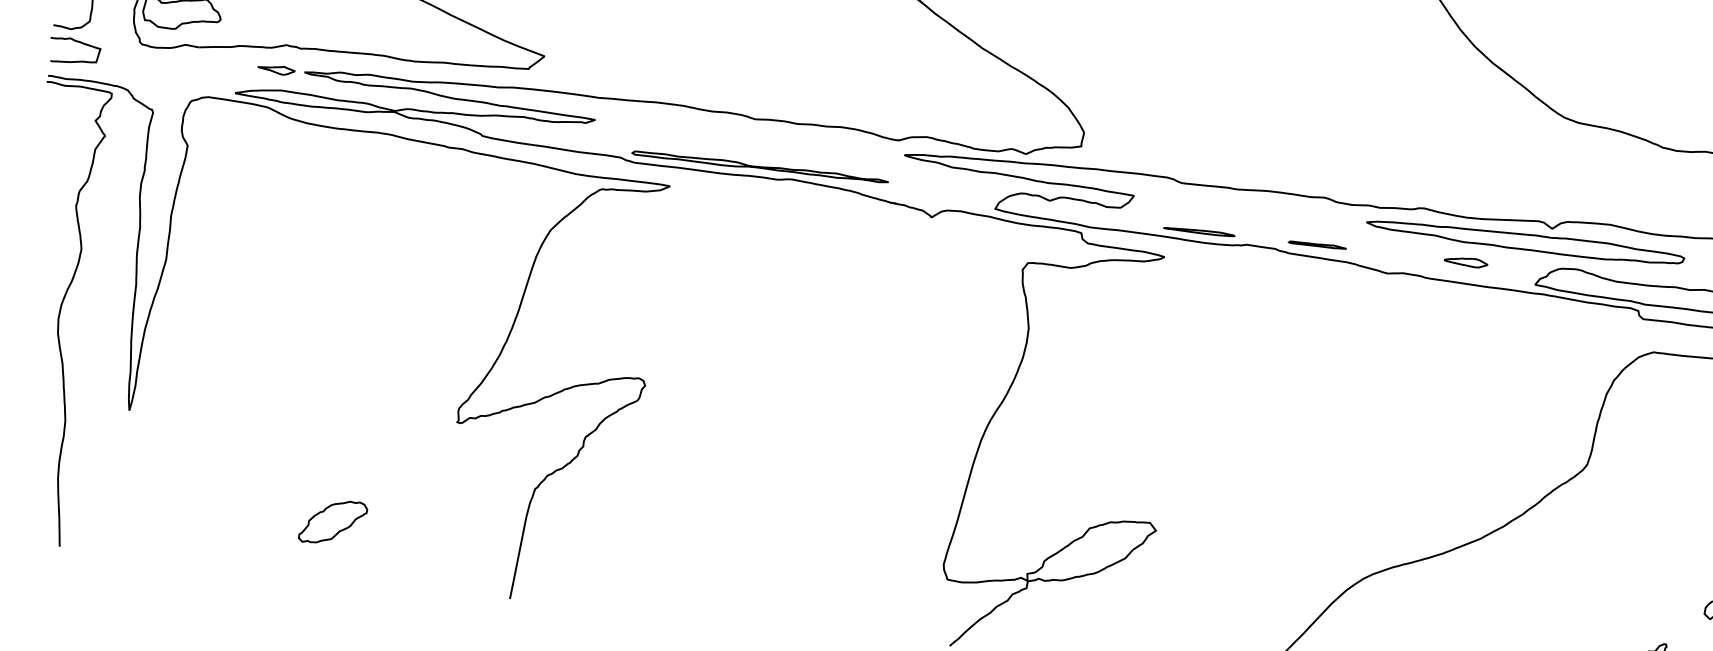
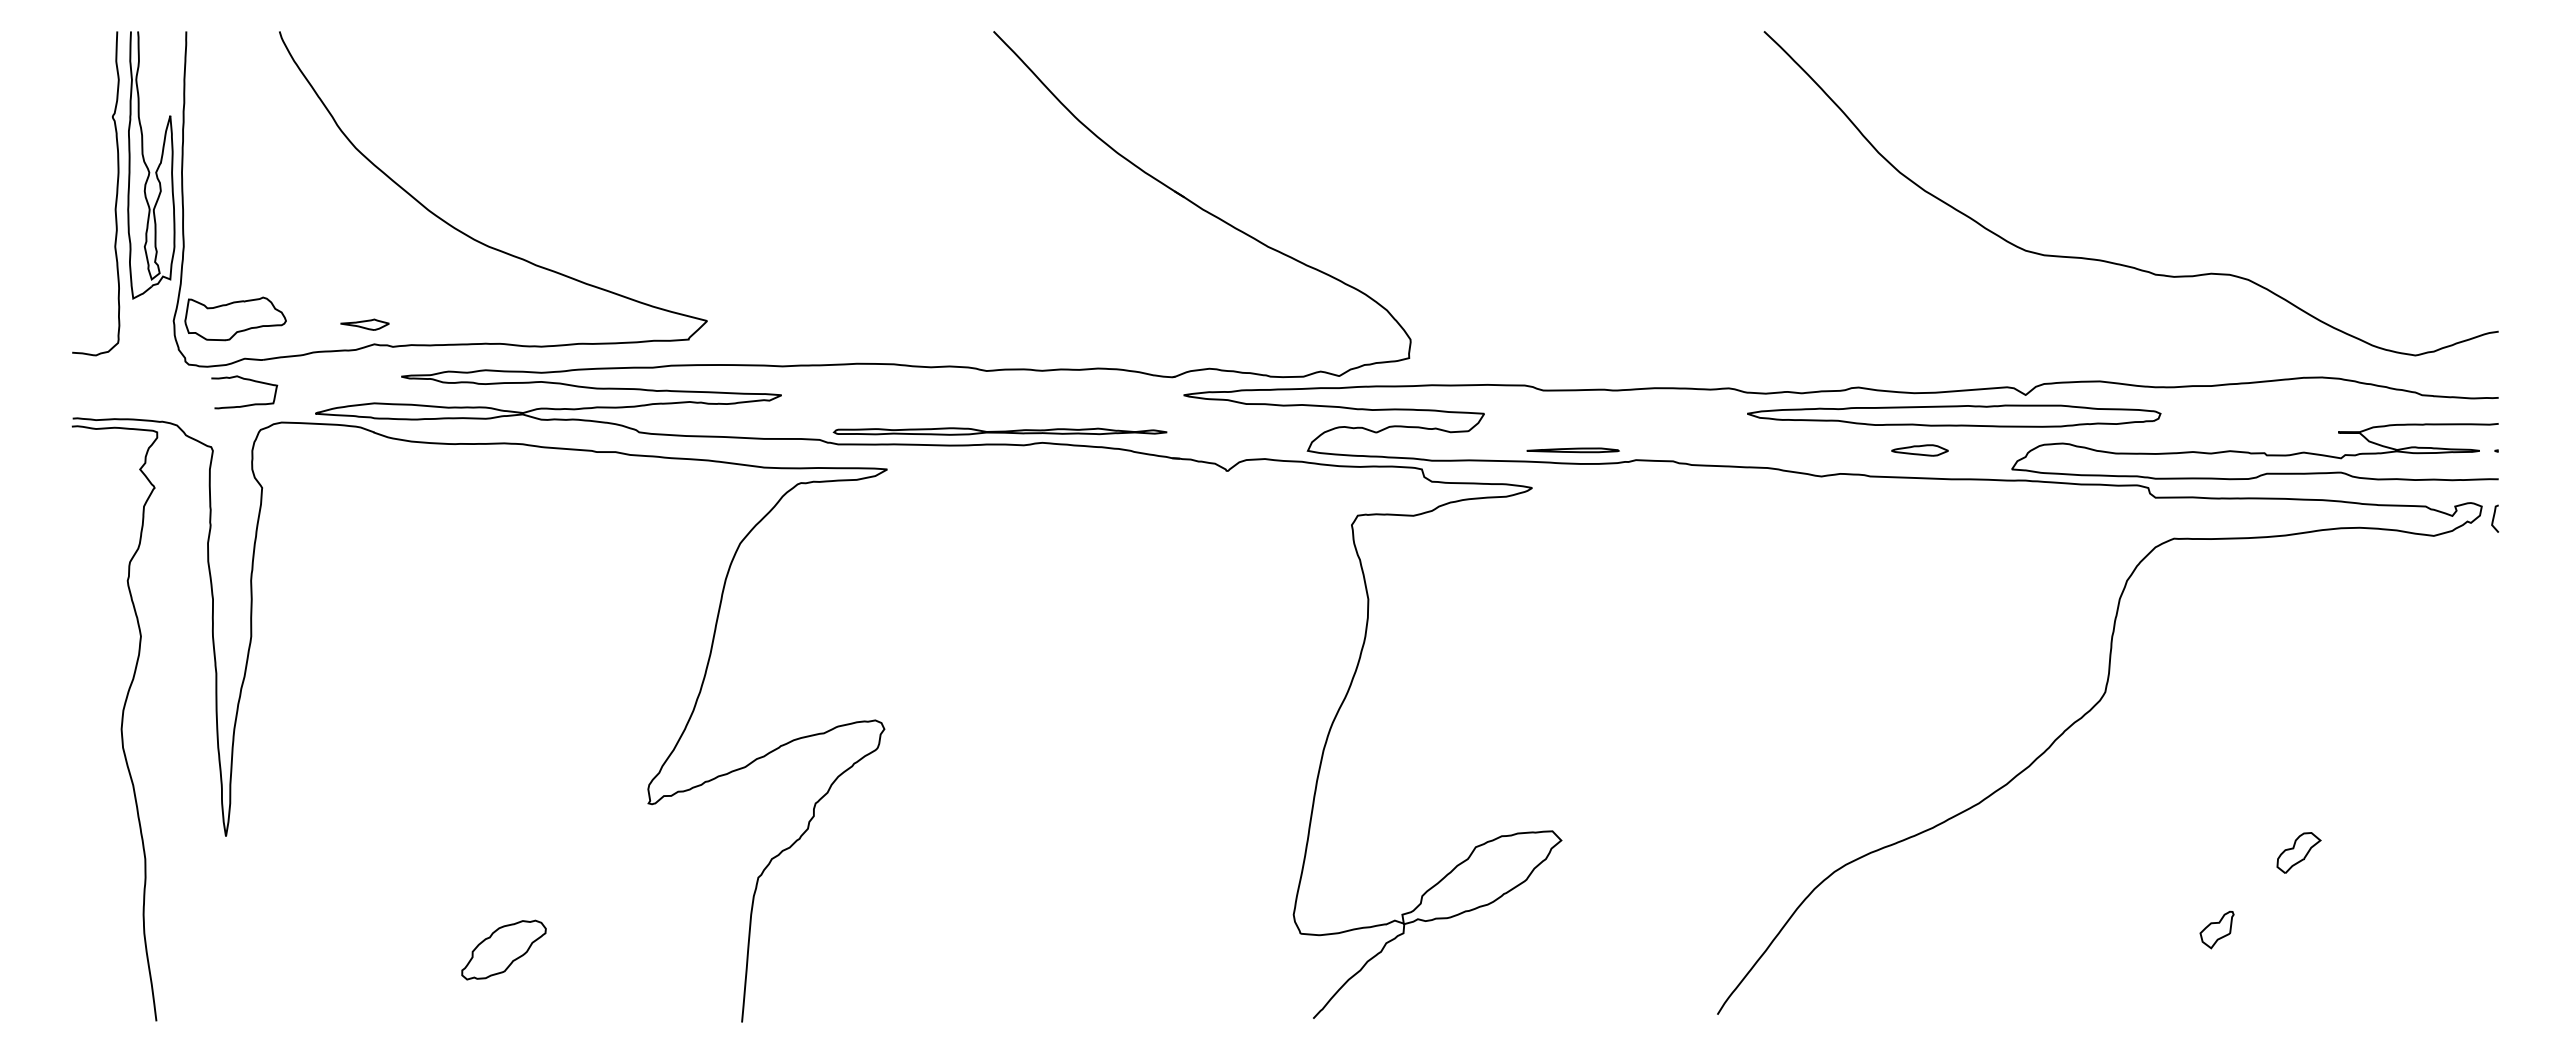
curve: (77, 42) -> (246, 380), moved
part: (276, 69) -> (364, 324), moved
part: (1525, 241) -> (1954, 415), moved
part: (1317, 244) -> (1726, 449), removed

